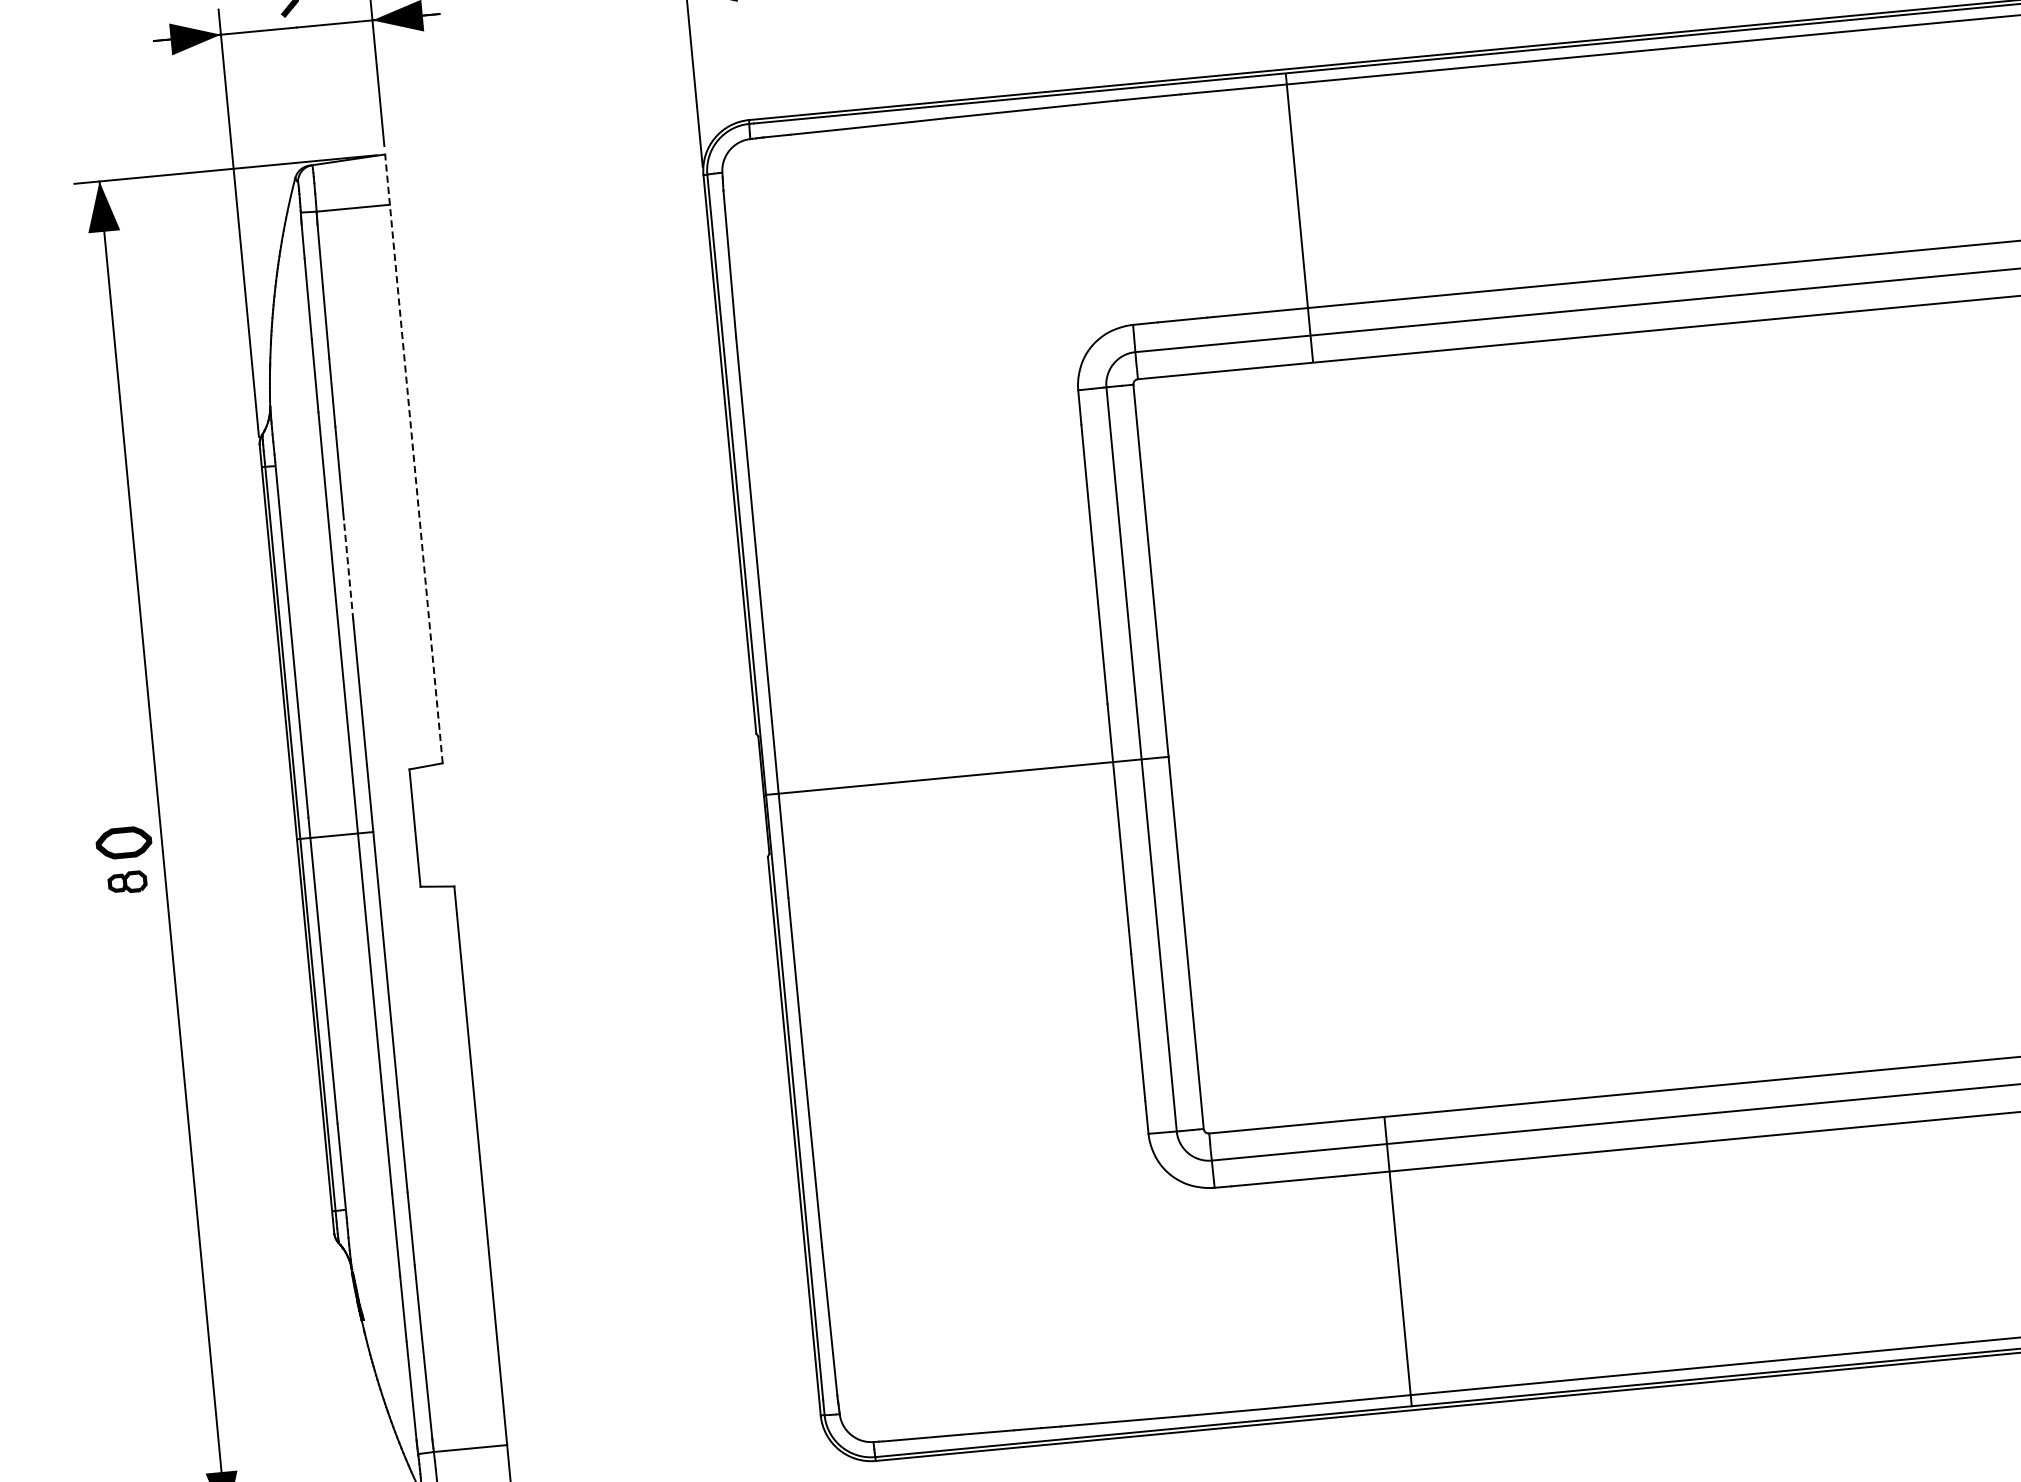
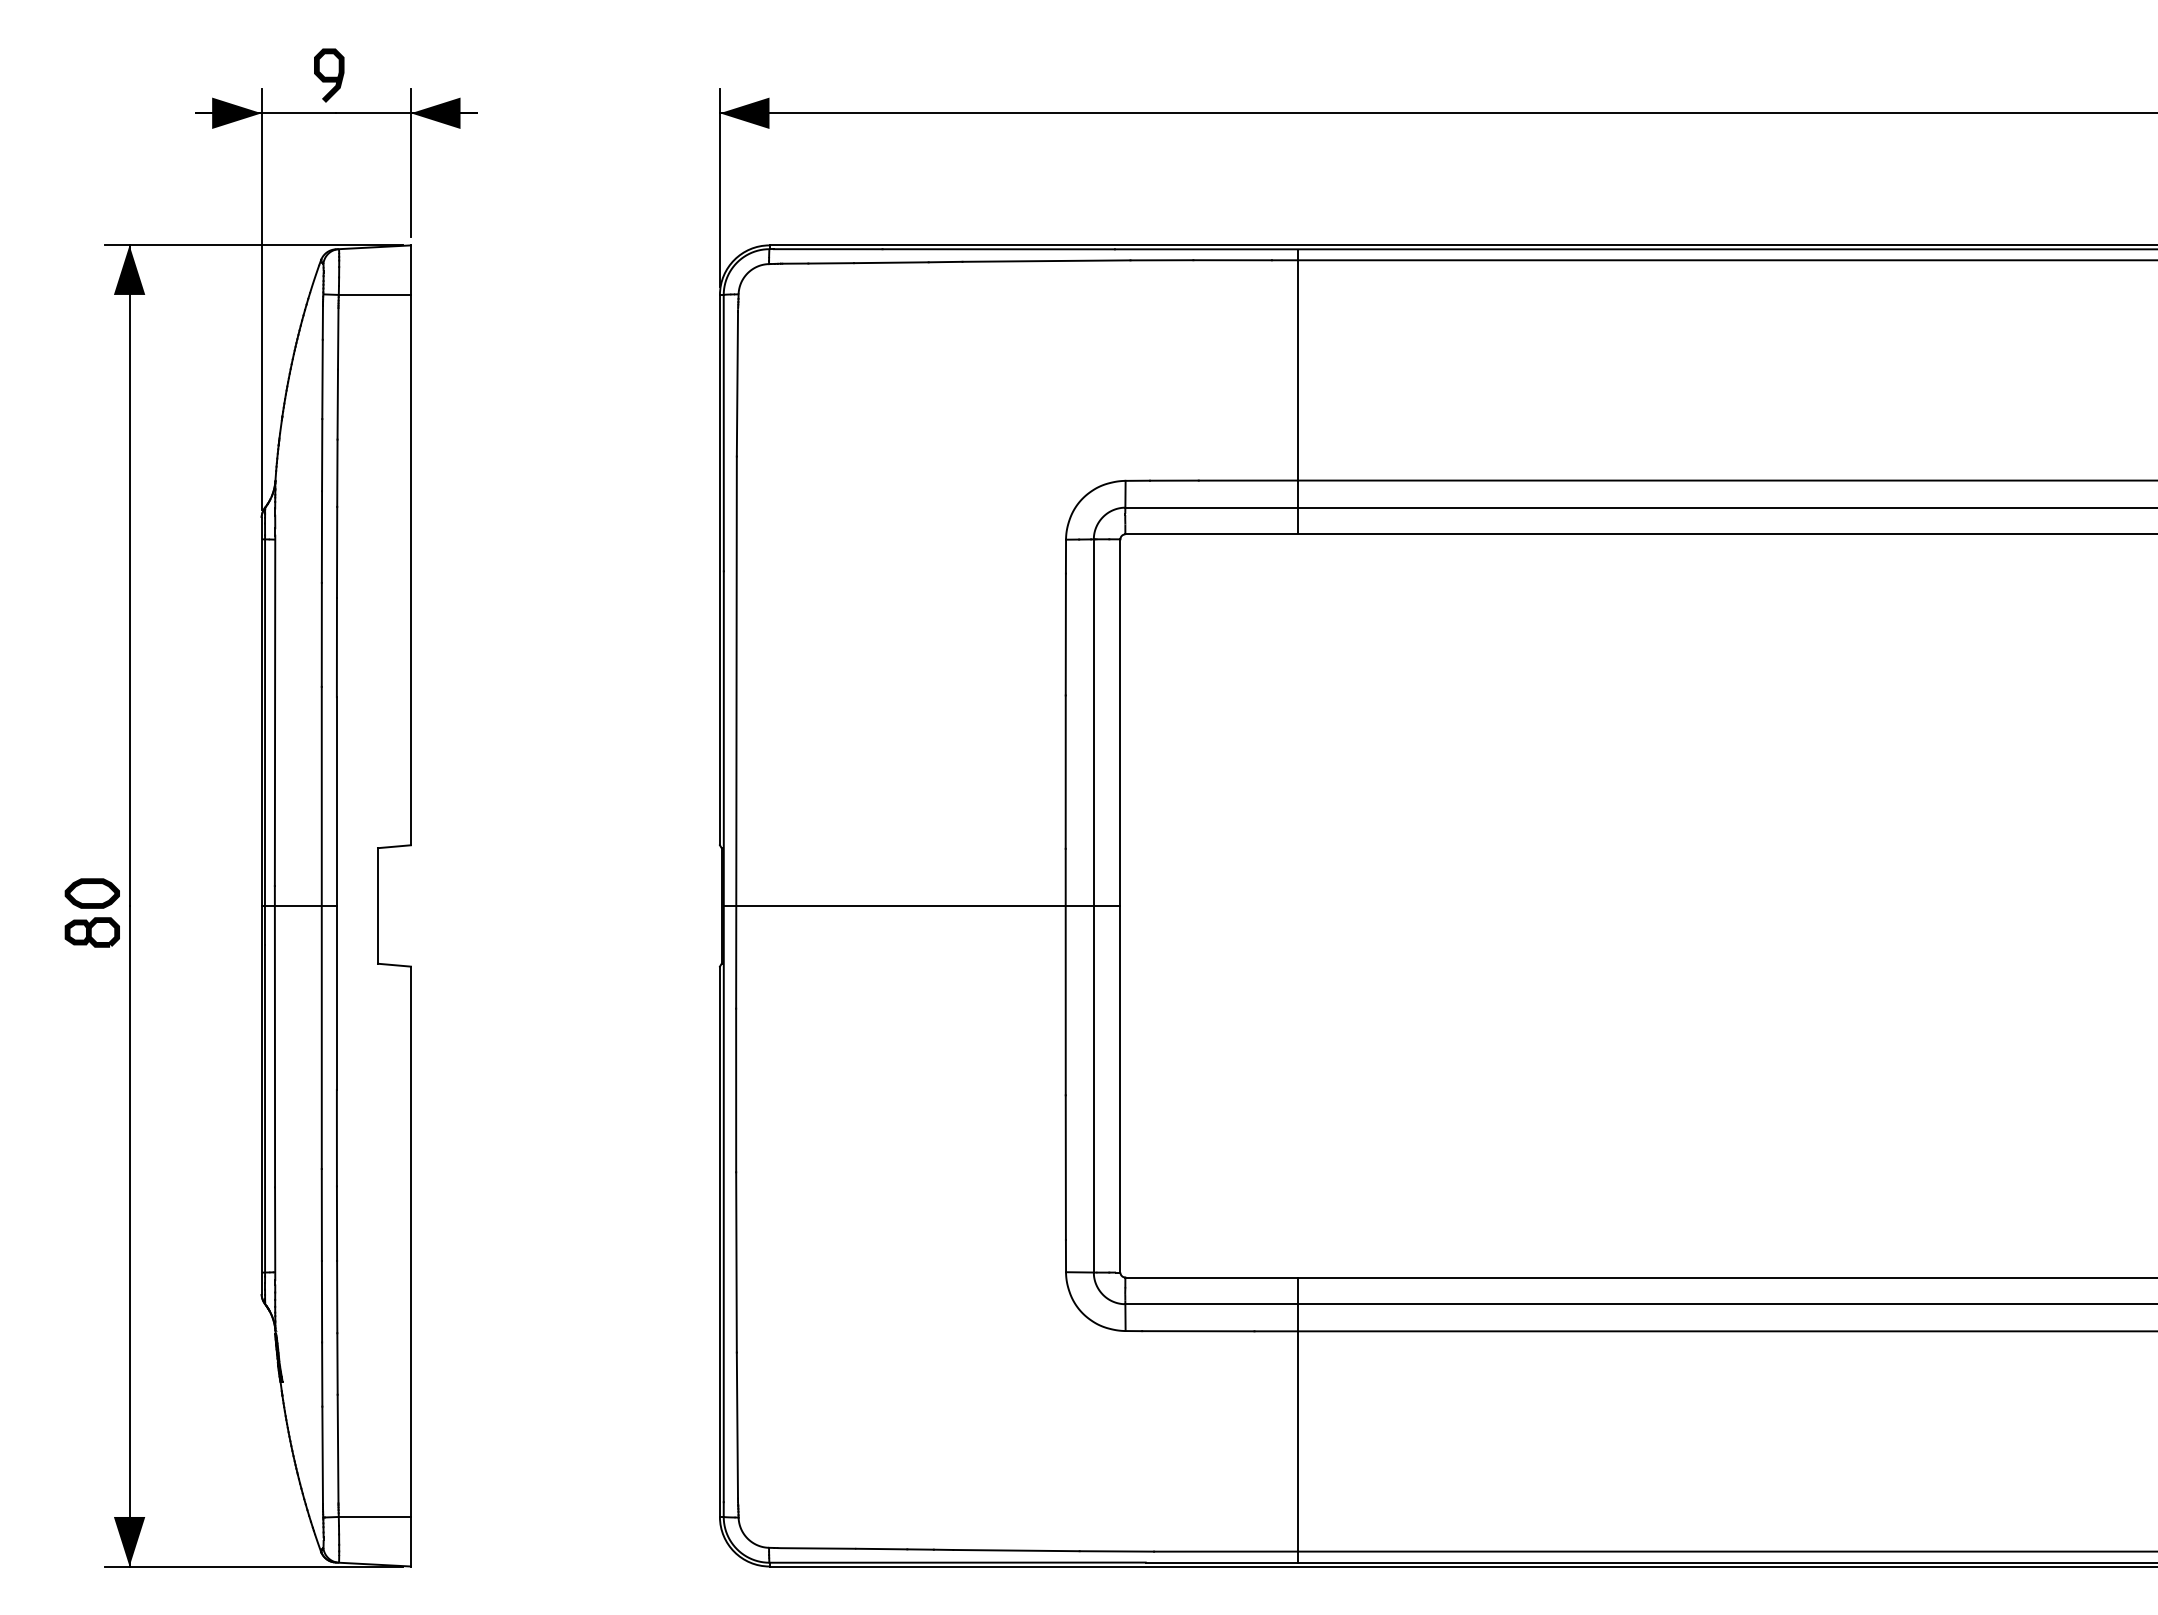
line: (414, 459) -> (411, 545), dashed -> solid
line: (348, 569) -> (336, 647), dashed -> solid
part: (126, 882) -> (91, 932), size x1.43

